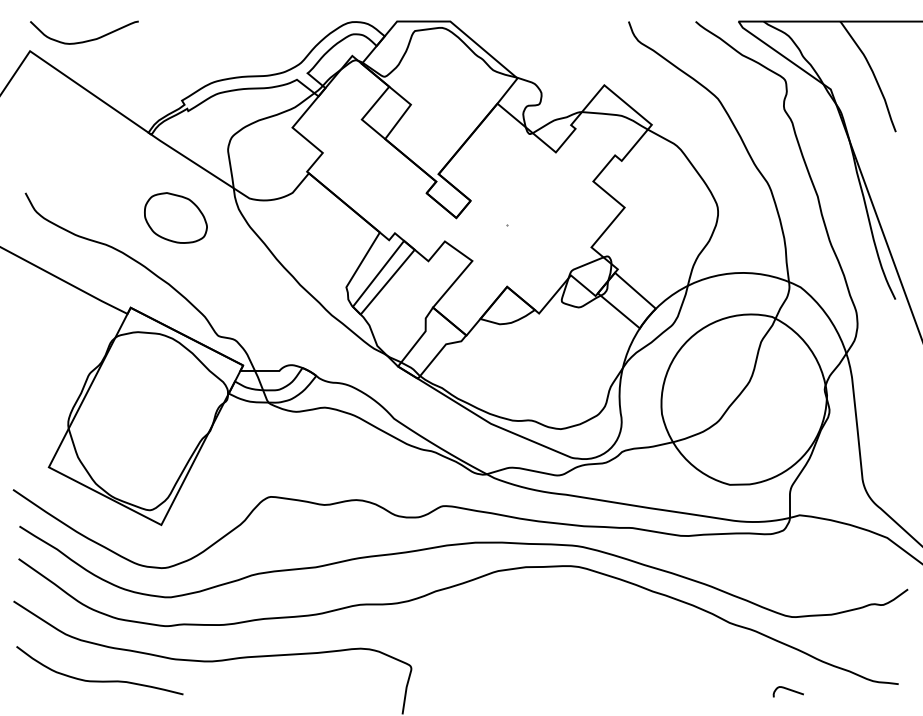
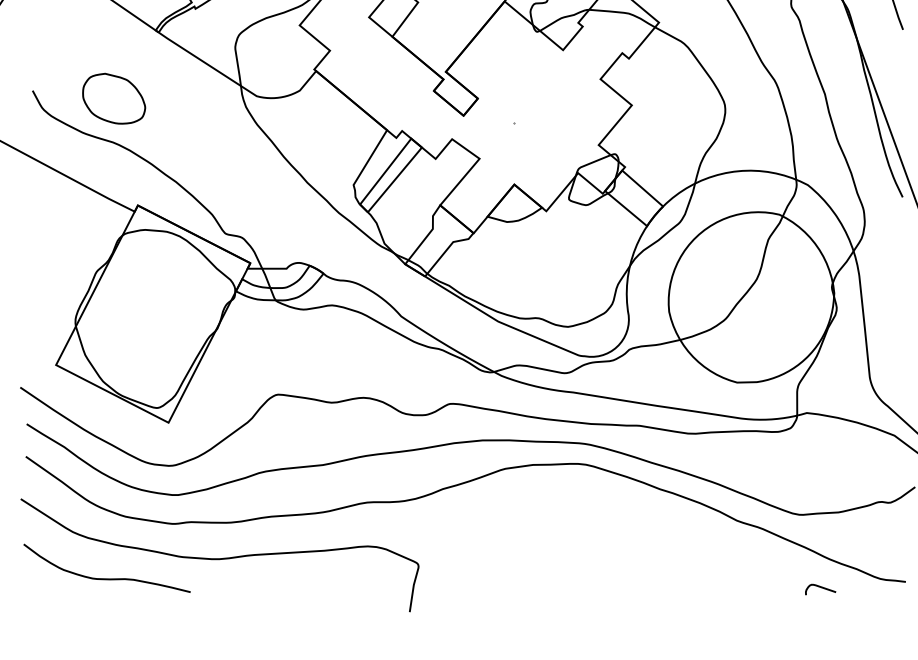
part: (175, 217) -> (113, 98), moved
curve: (788, 690) -> (820, 588), moved

